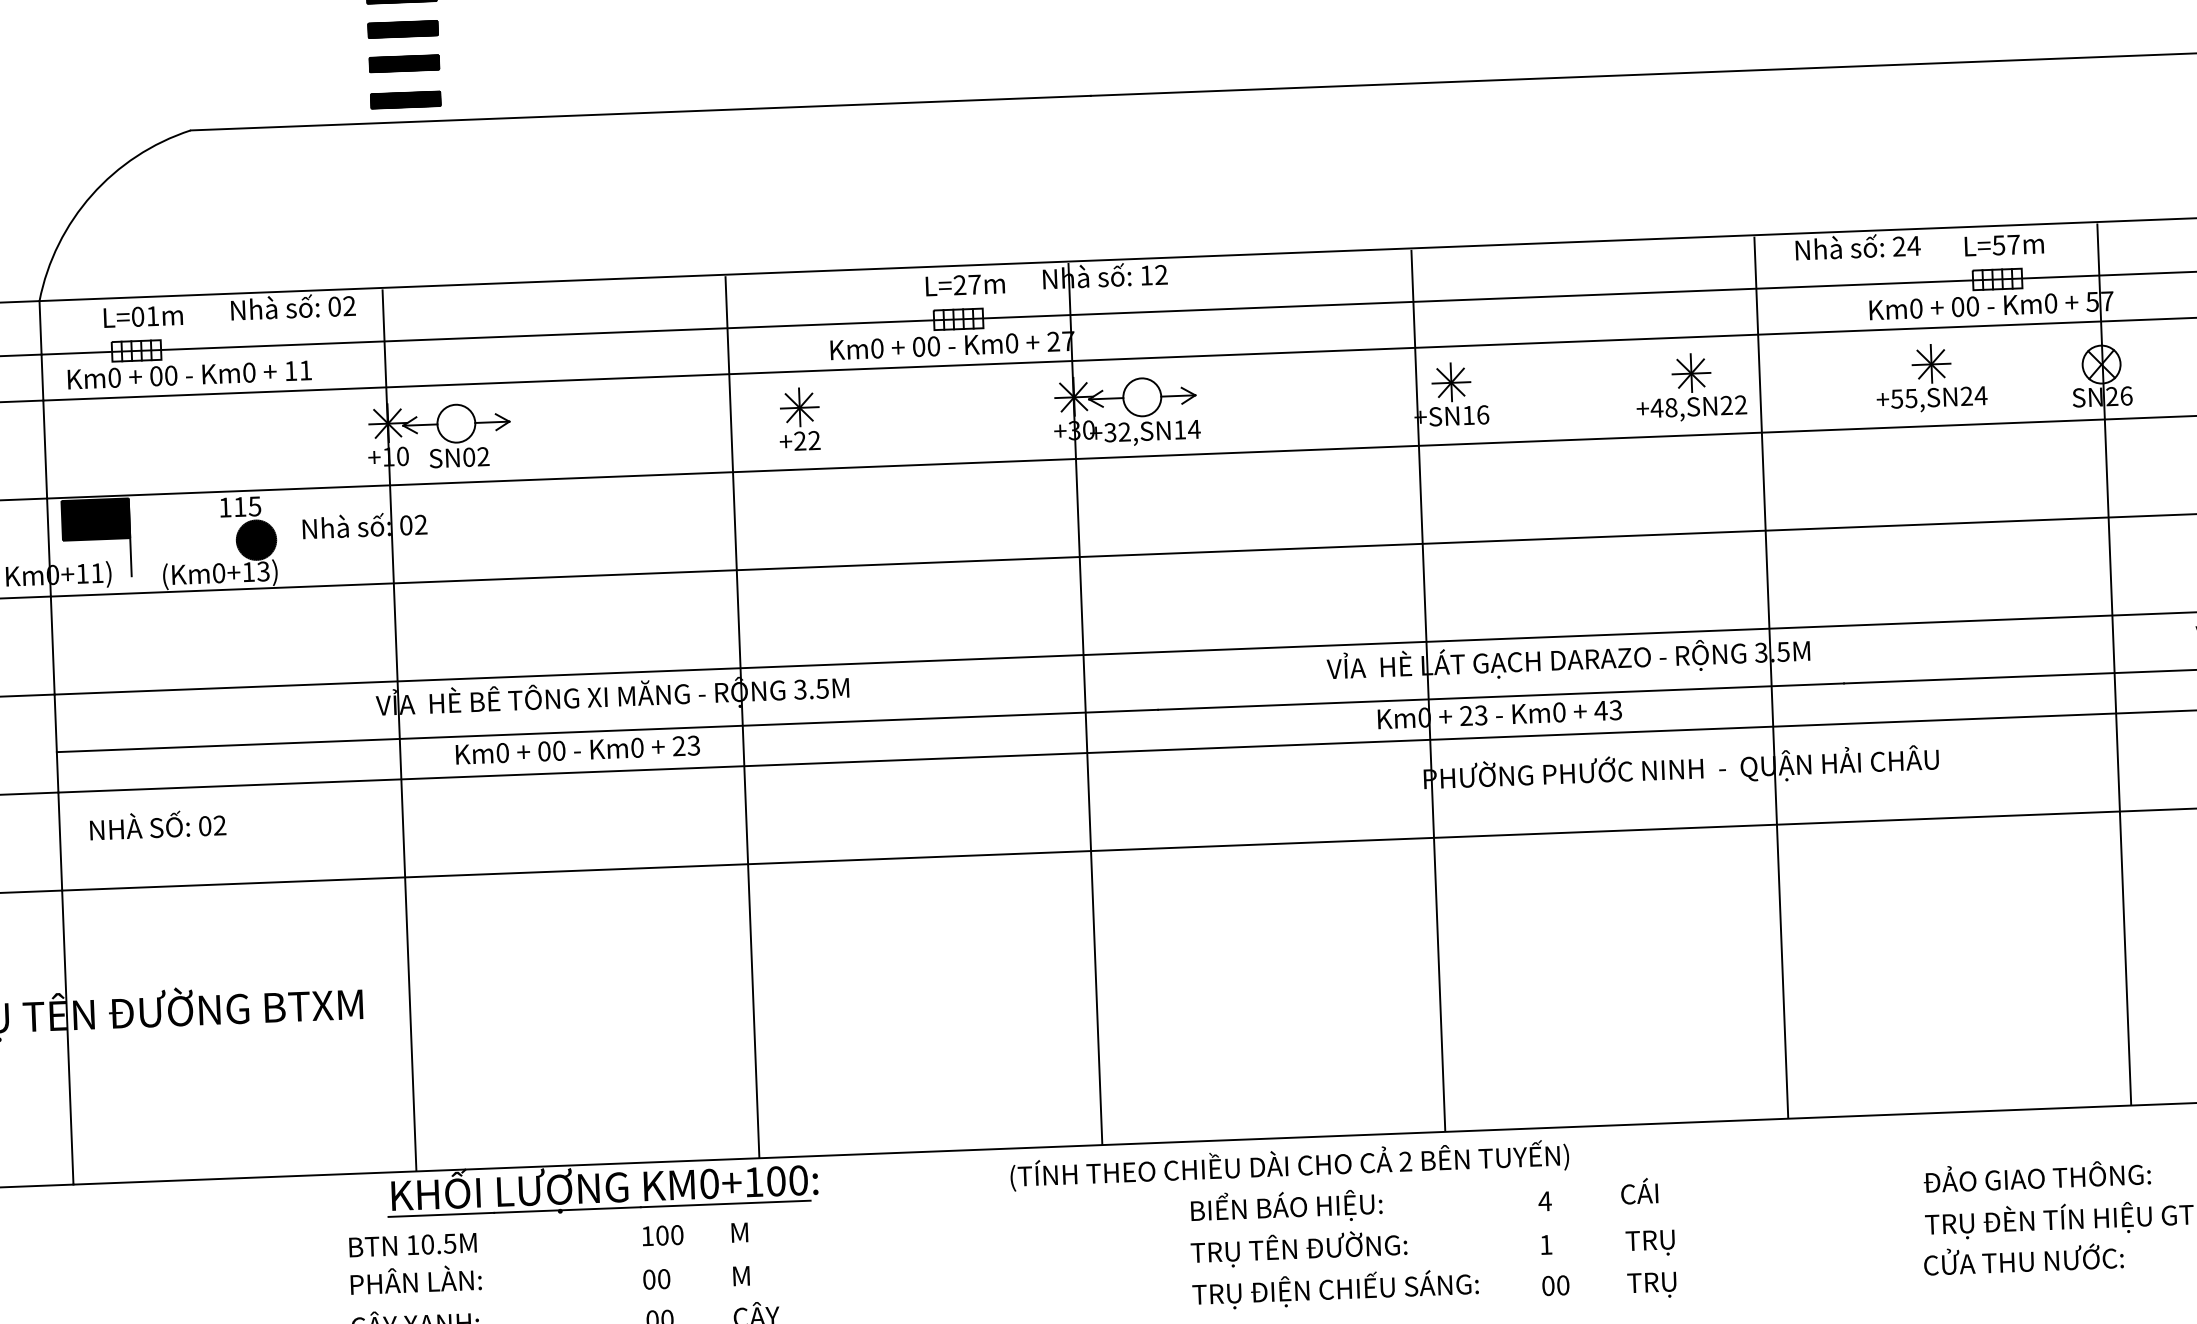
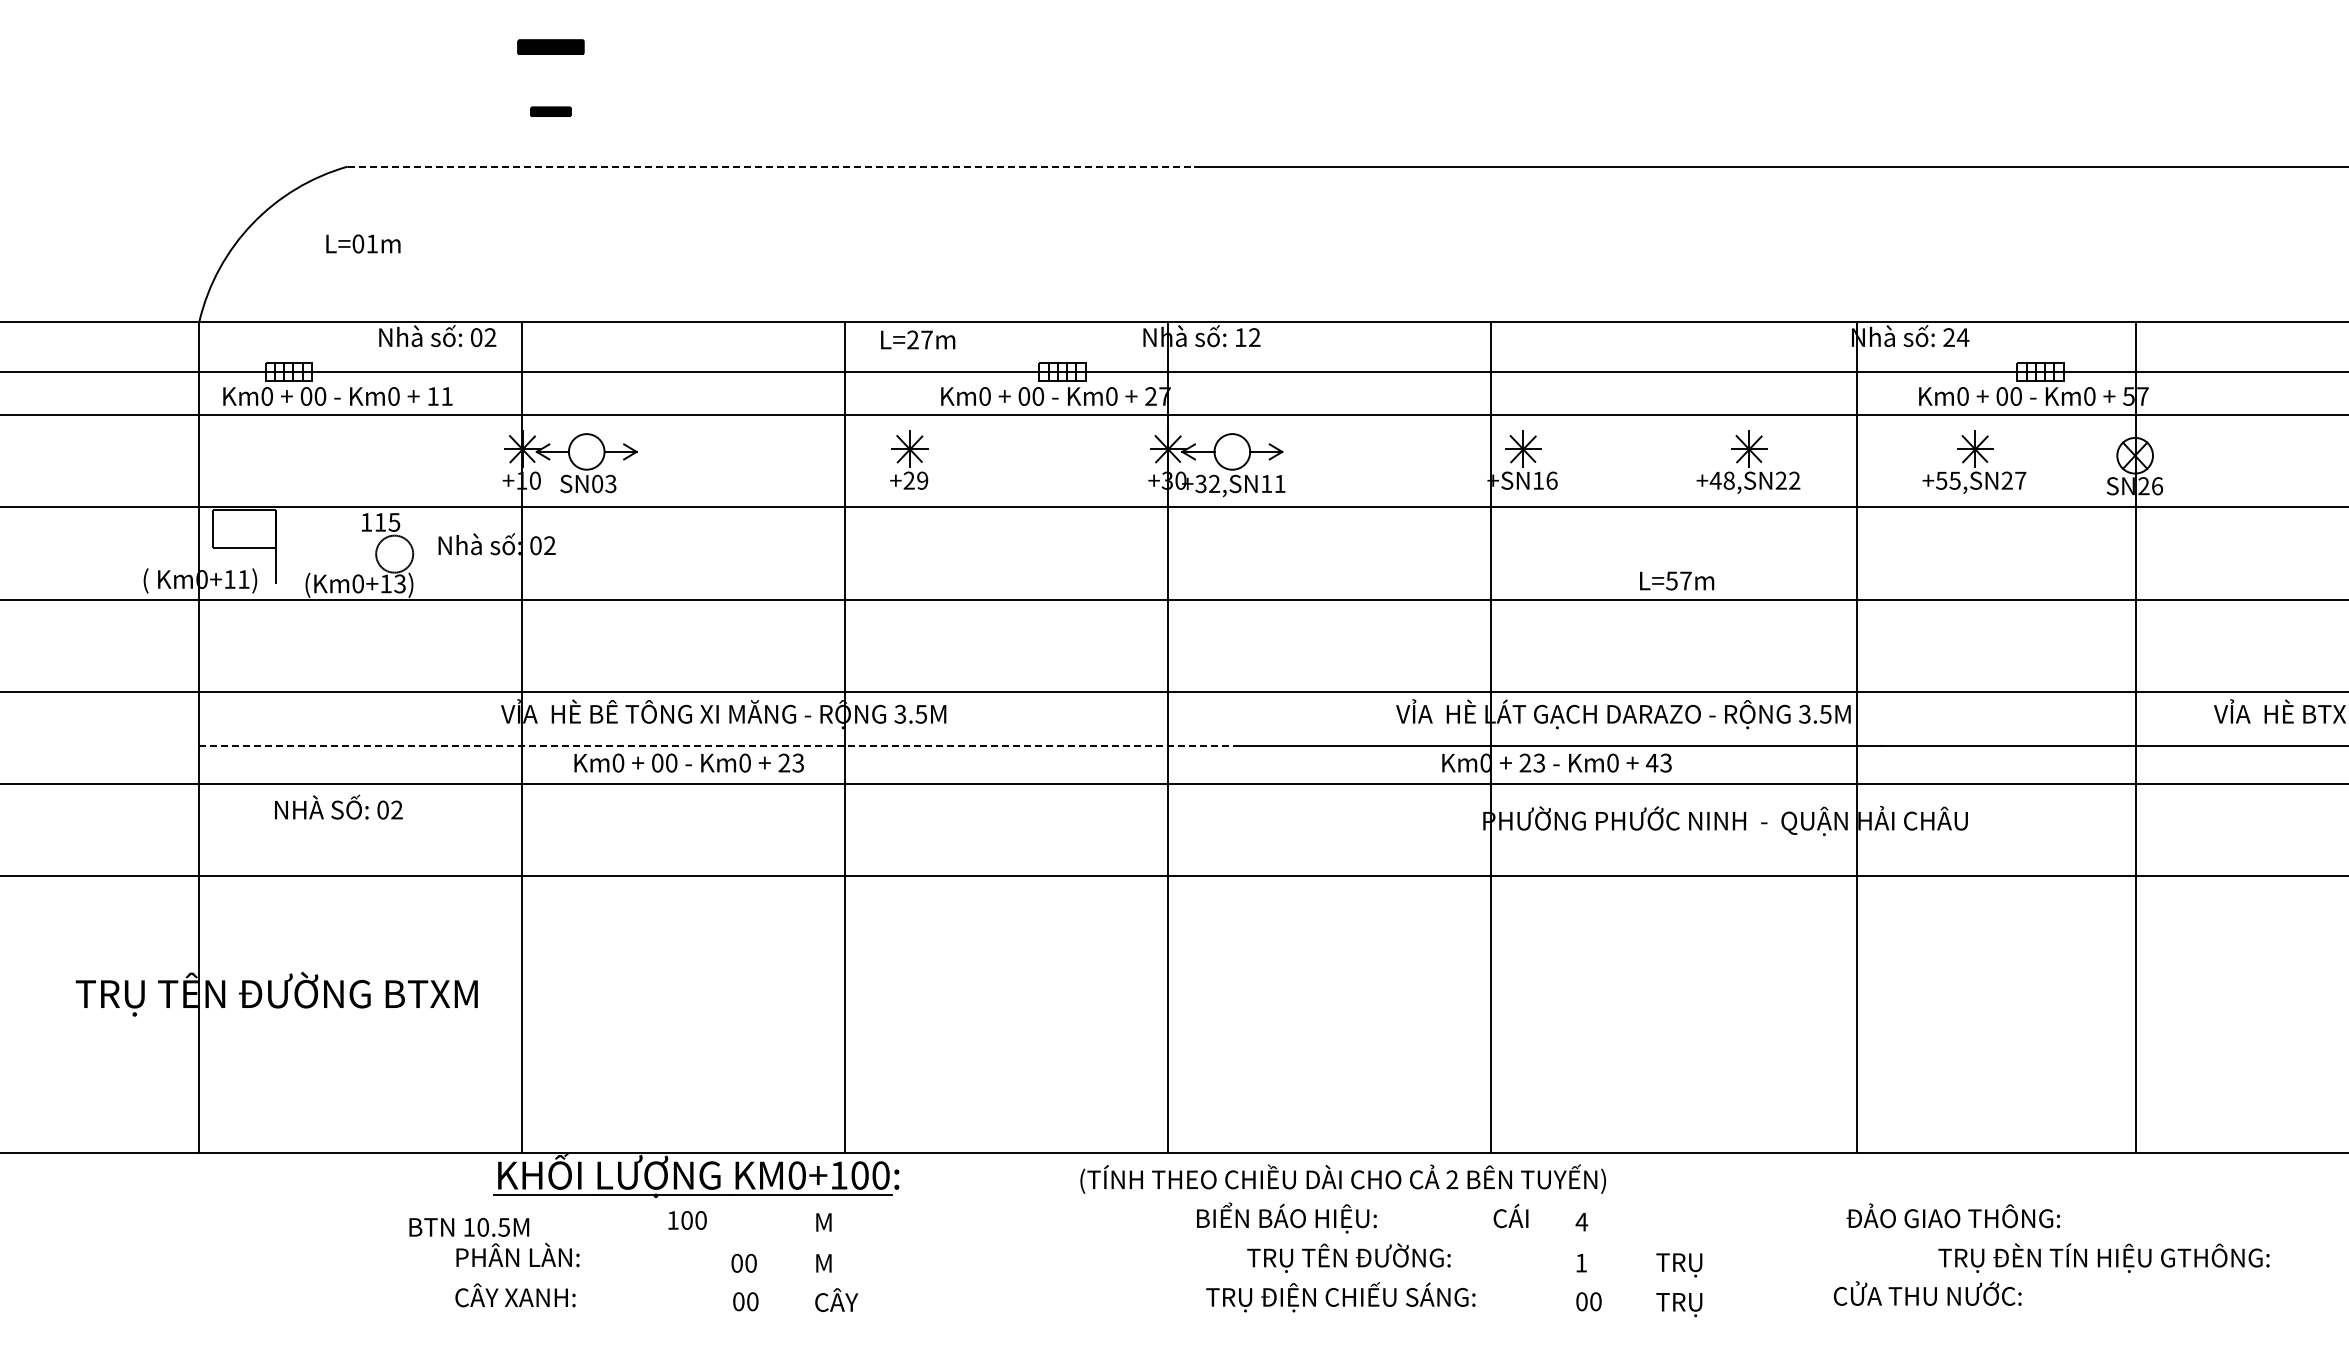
part: (402, 29) -> (550, 79), removed
part: (403, 63) -> (550, 111), size x0.6
part: (405, 99) -> (550, 145), removed
line: (641, 112) -> (771, 166), solid -> dashed
text: (2004, 244) -> (1677, 580), moved
text: (965, 284) -> (918, 339), moved
text: (143, 316) -> (363, 243), moved
text: (1980, 395) -> (2020, 480), +55,SN24 -> +55,SN27
text: (1194, 428) -> (1280, 483), +32,SN14 -> +32,SN11
text: (814, 440) -> (922, 480), +22 -> +29
text: (482, 457) -> (610, 484), SN02 -> SN03
fill: (95, 519) -> (244, 528), removed
fill: (256, 539) -> (394, 553), removed
line: (1771, 677) -> (1857, 737), moved
line: (608, 731) -> (718, 746), solid -> dashed
text: (157, 824) -> (338, 806), moved
text: (2037, 1175) -> (1953, 1215), moved
text: (1638, 1190) -> (1510, 1215), moved
text: (1286, 1206) -> (1286, 1217), moved
text: (662, 1235) -> (687, 1220), moved
text: (413, 1245) -> (469, 1227), moved
text: (2023, 1258) -> (1927, 1293), moved
text: (1335, 1289) -> (1340, 1297), moved

